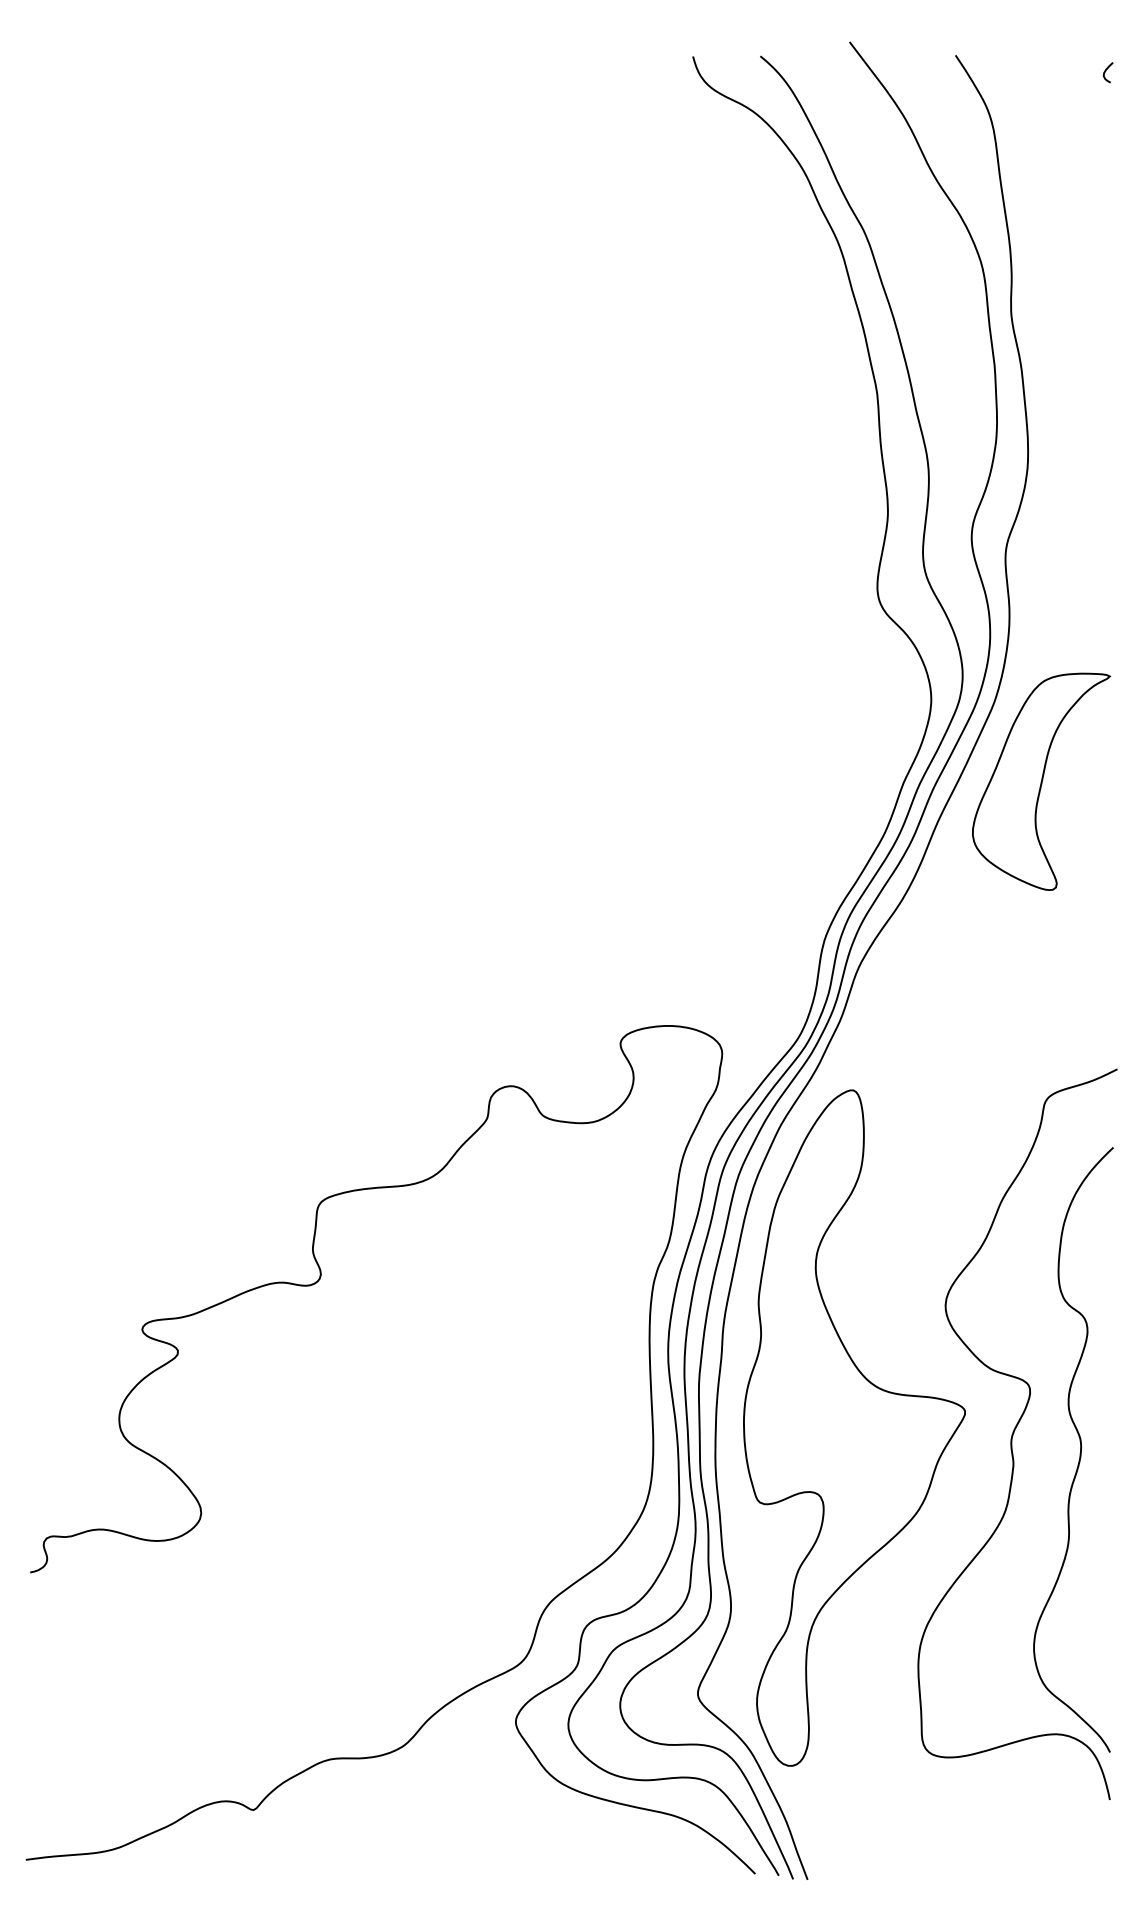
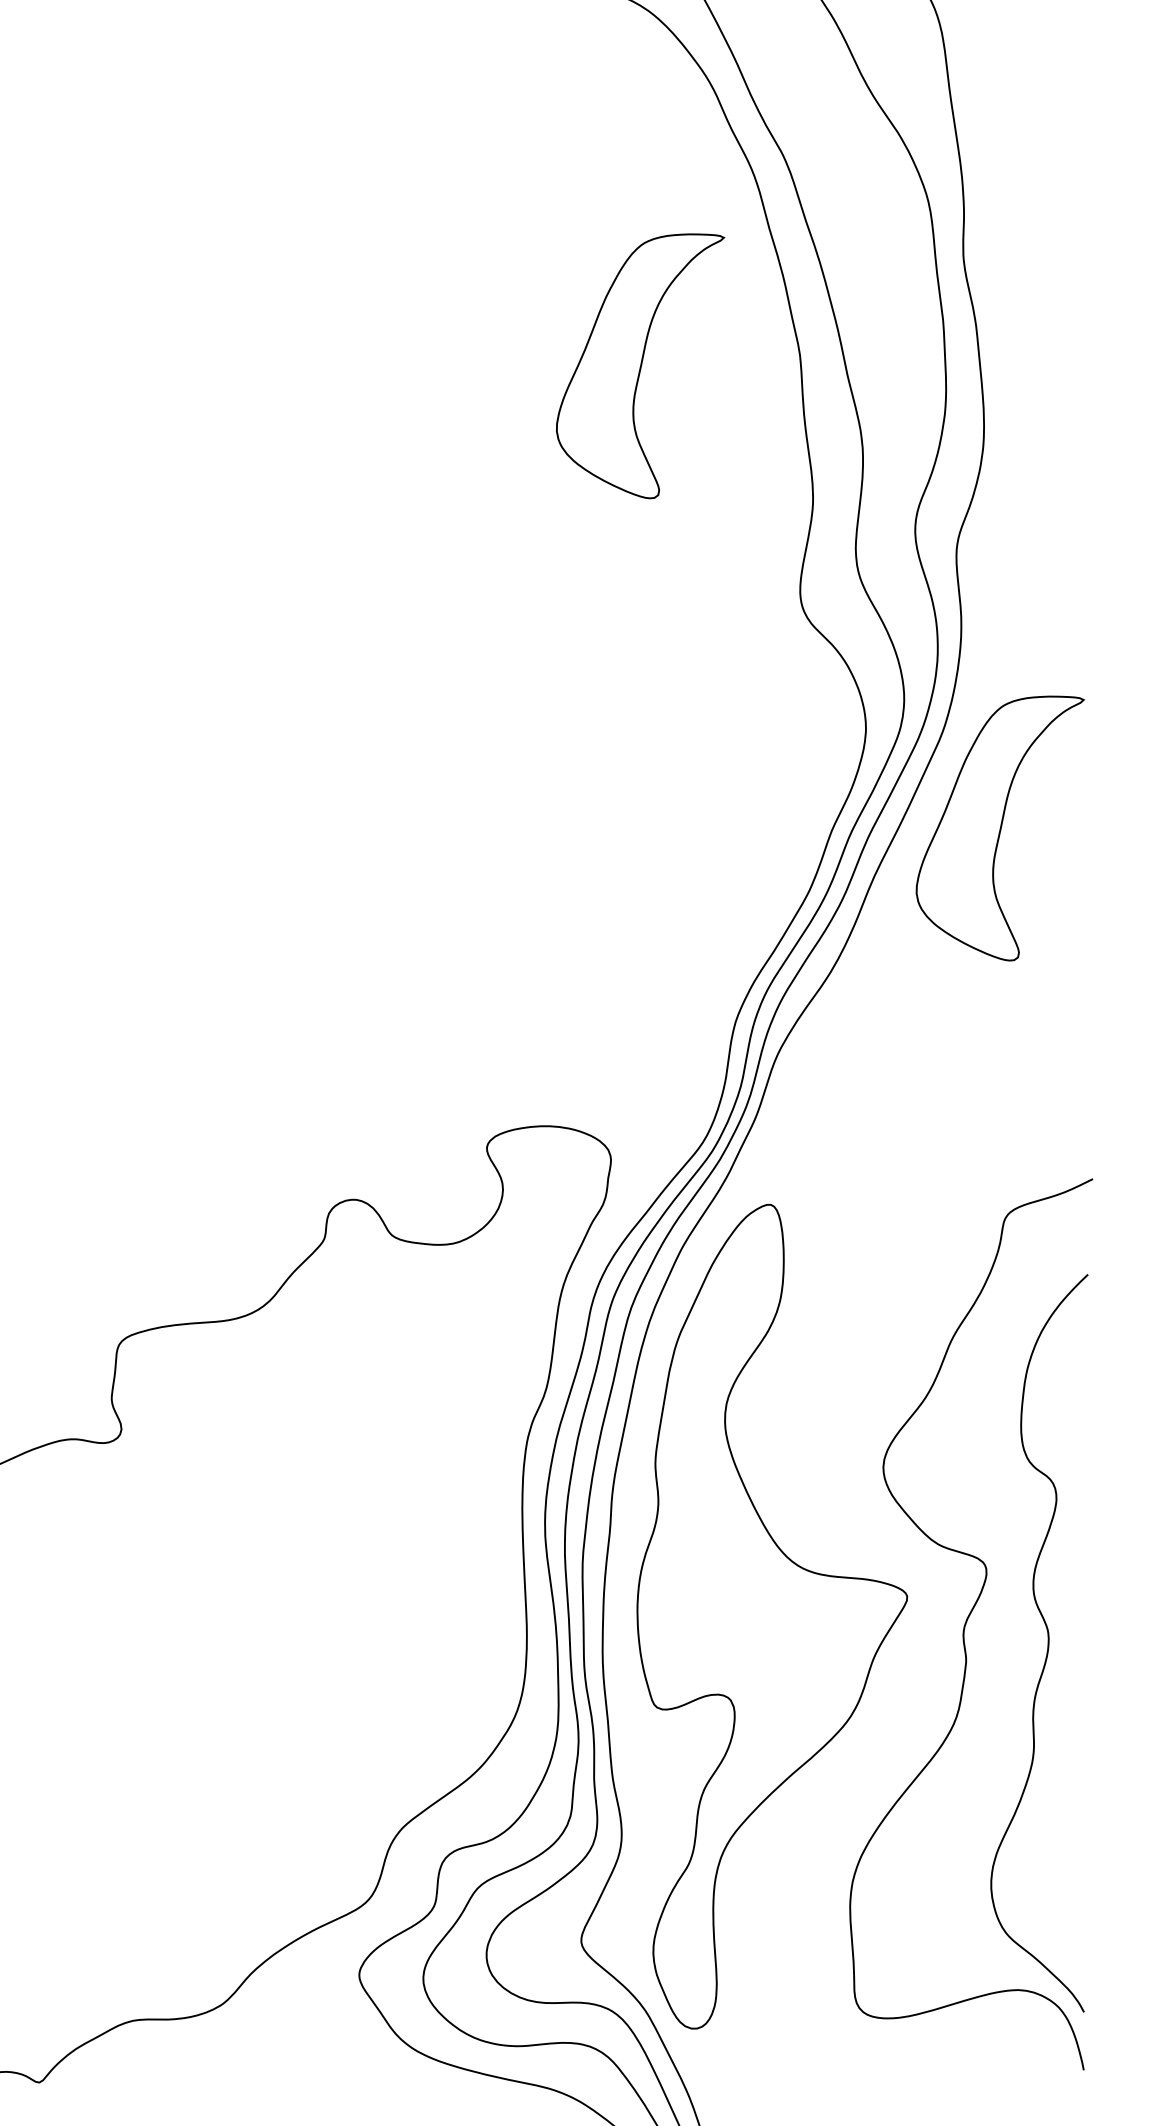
part: (746, 402) -> (640, 365), added

